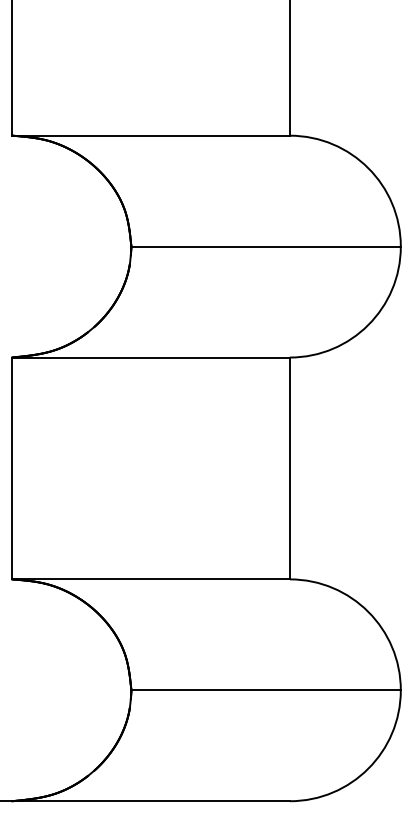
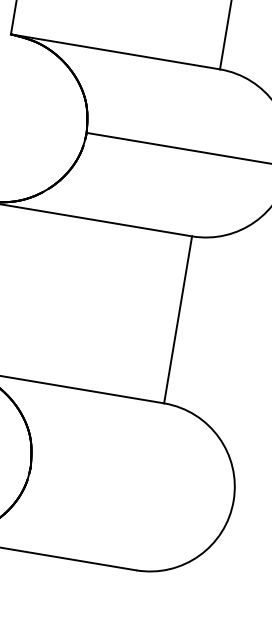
line: (265, 690) -> (131, 483), removed

